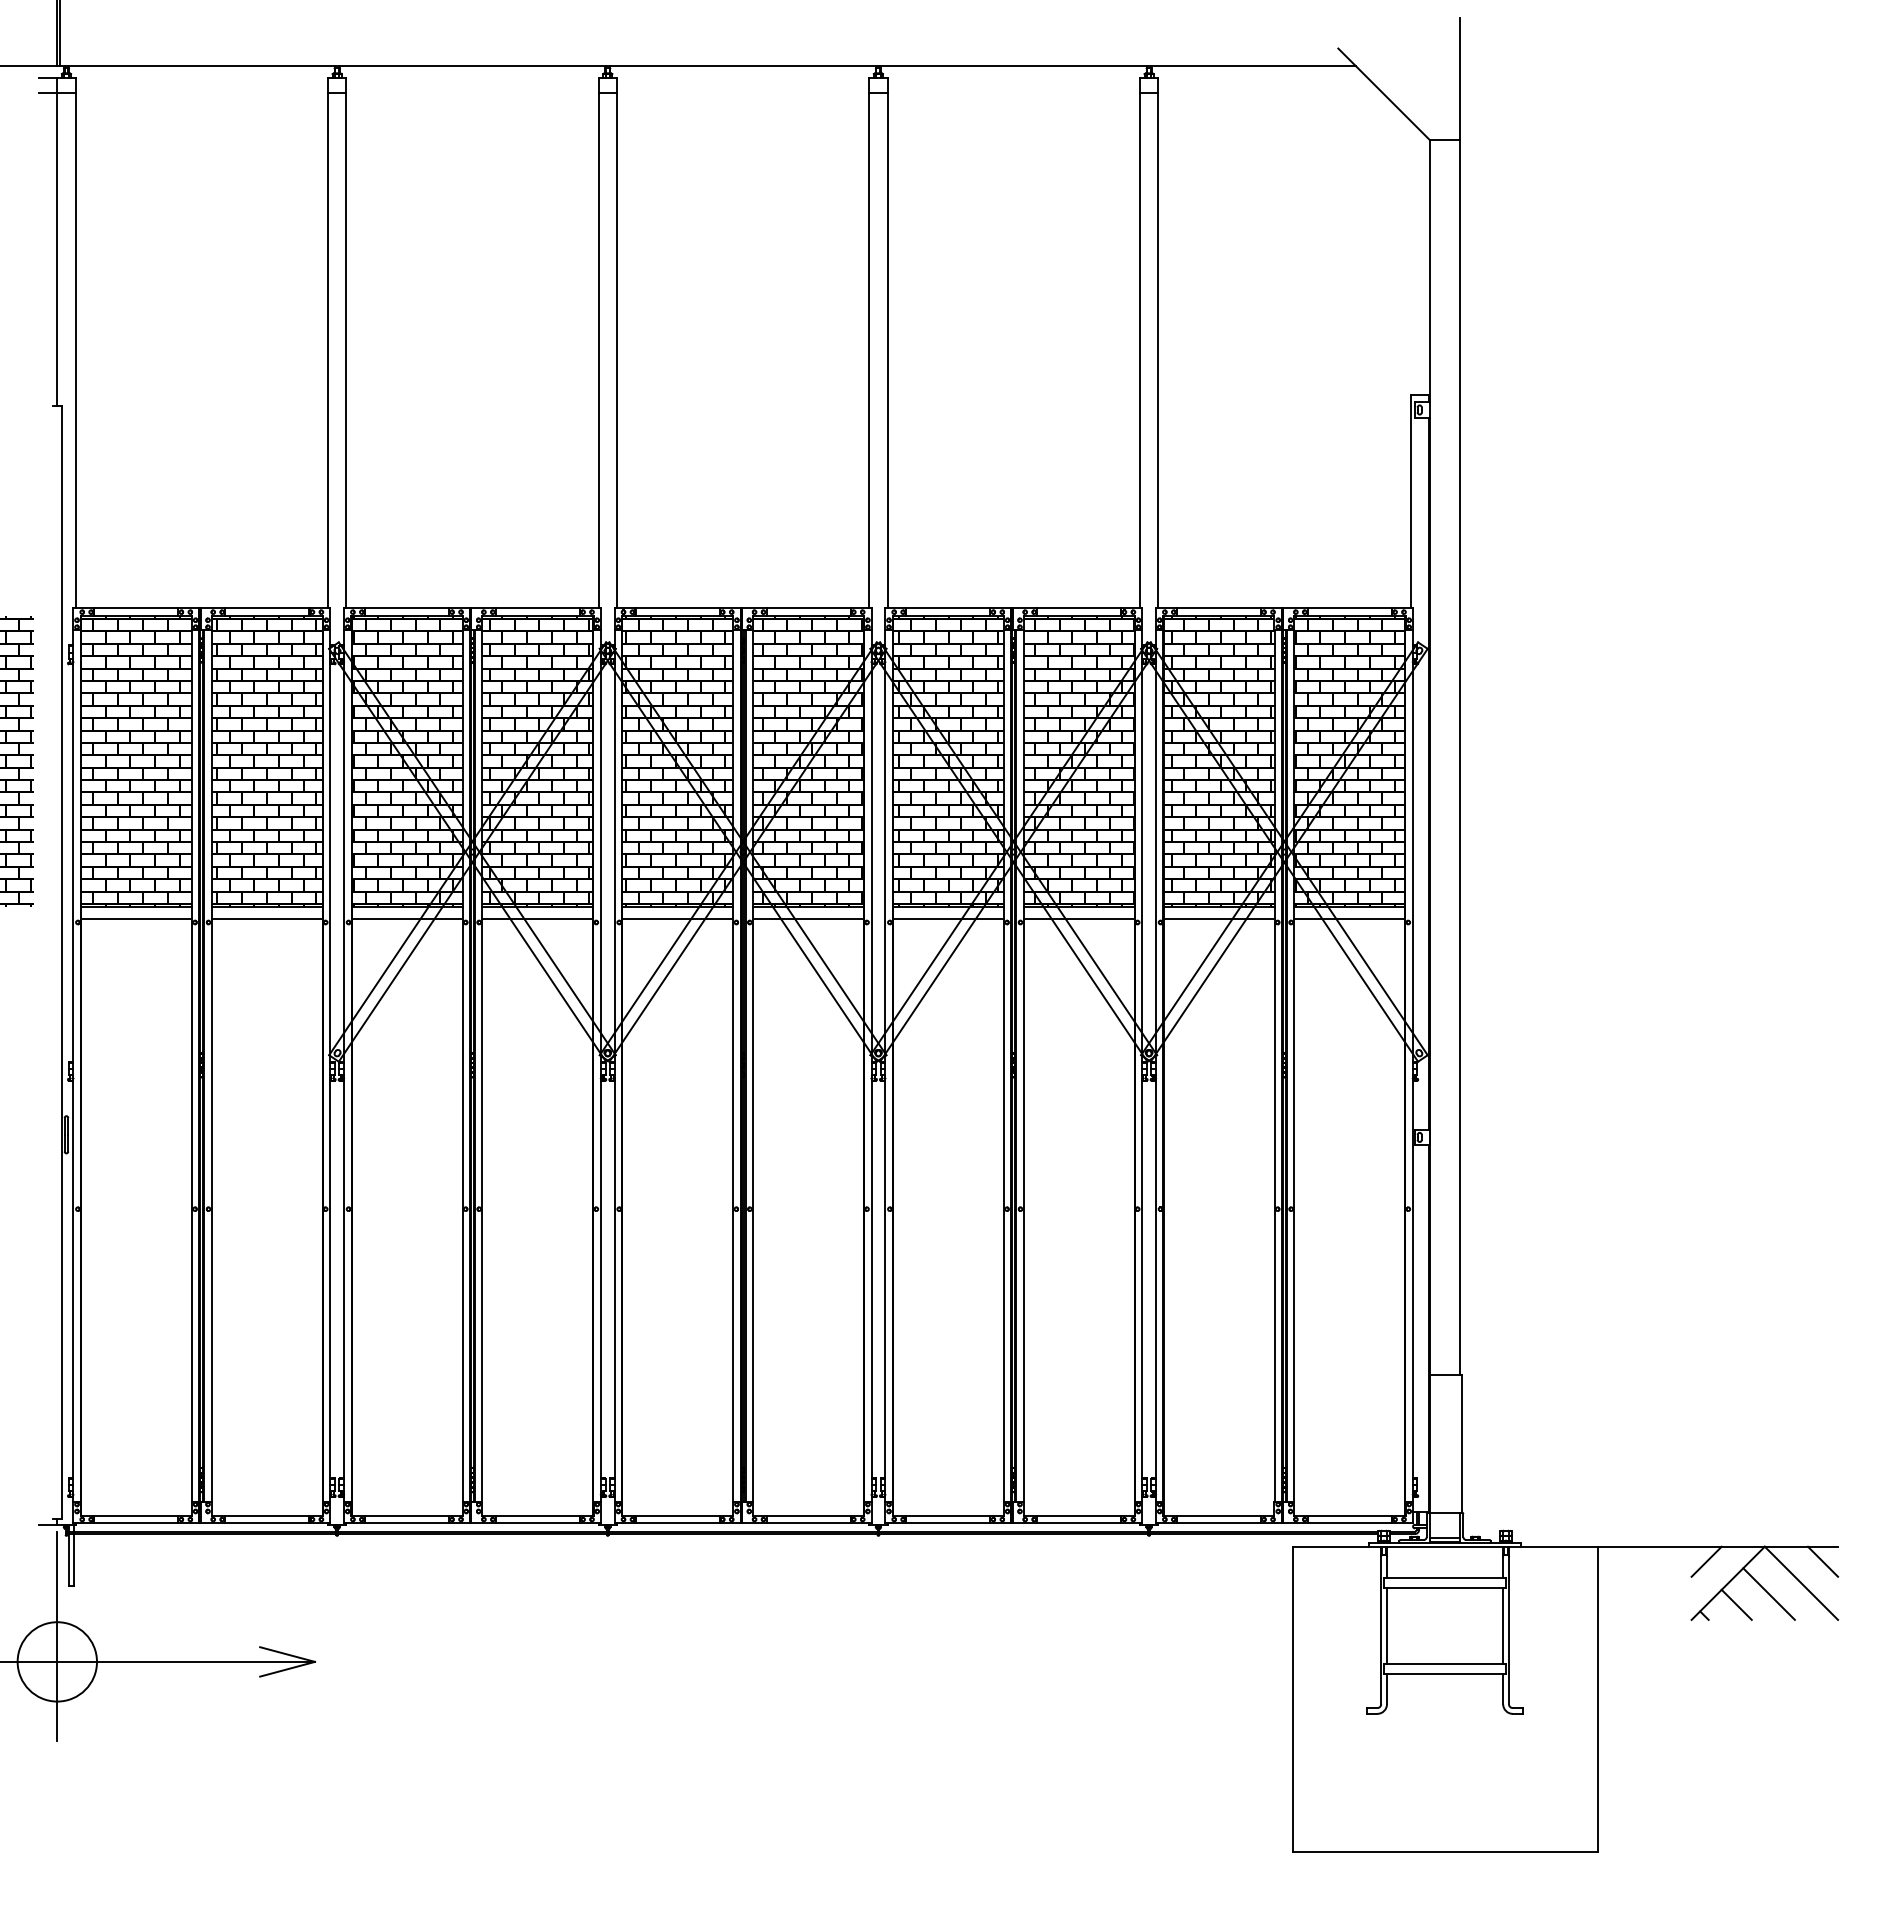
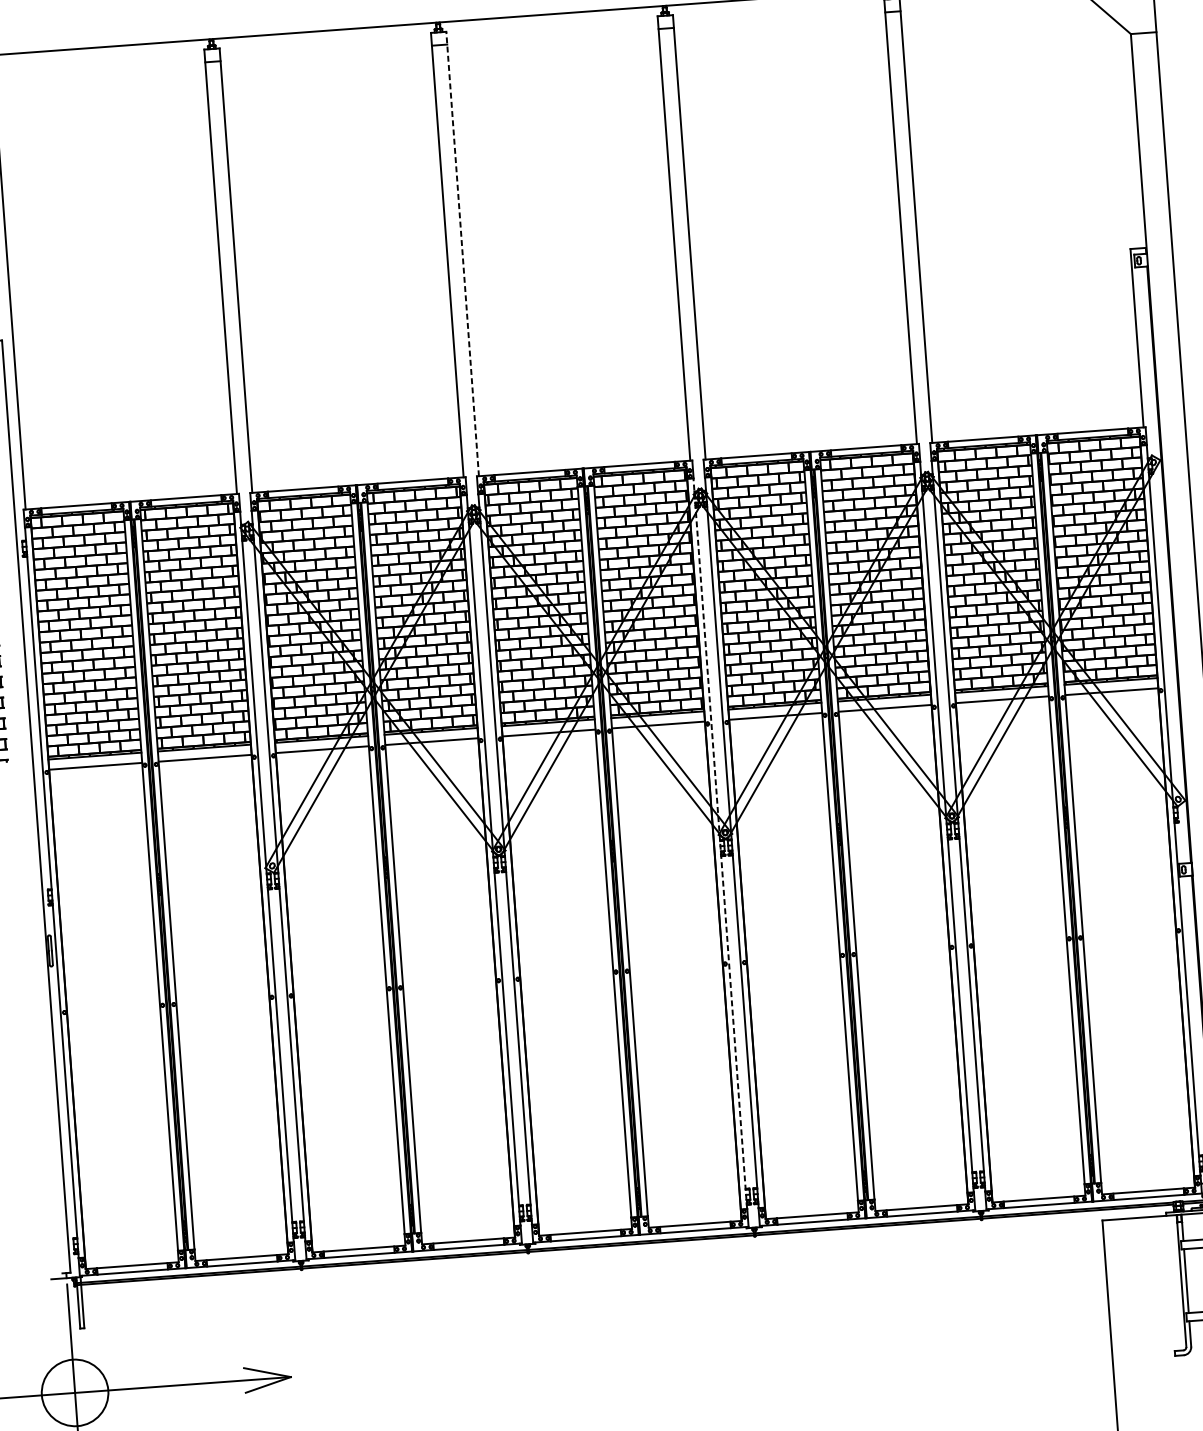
line: (616, 342) -> (462, 253), solid -> dashed
line: (871, 1065) -> (720, 843), solid -> dashed

